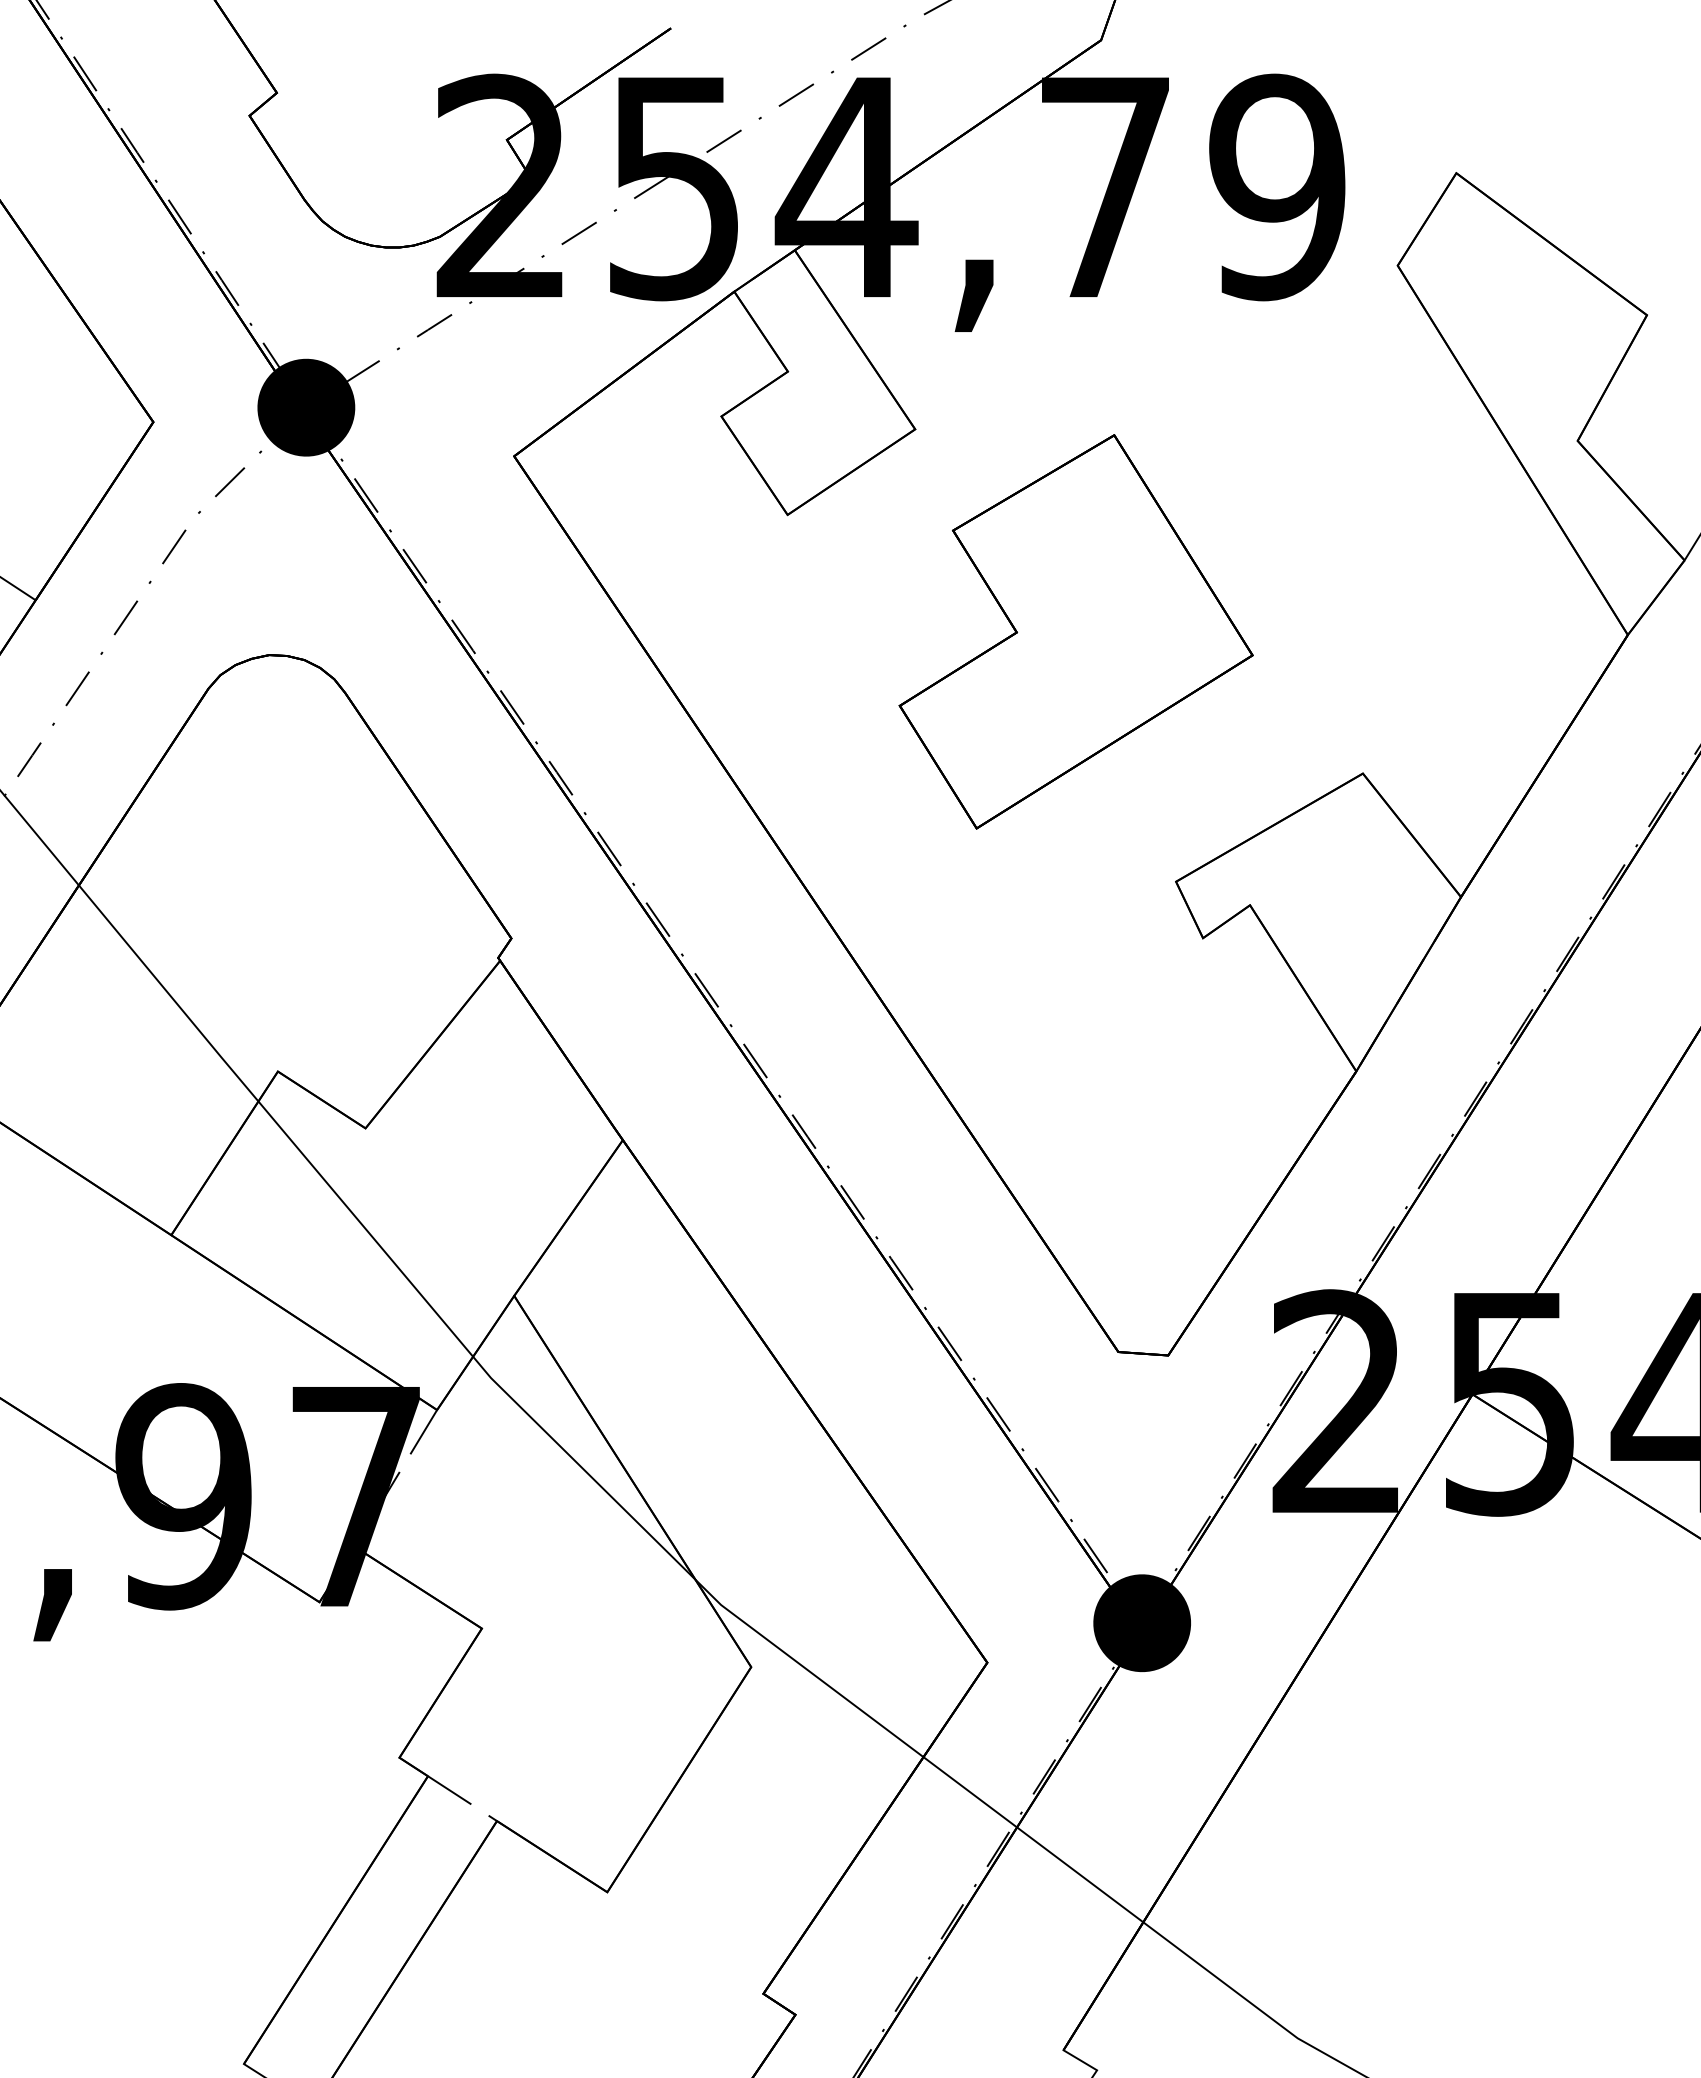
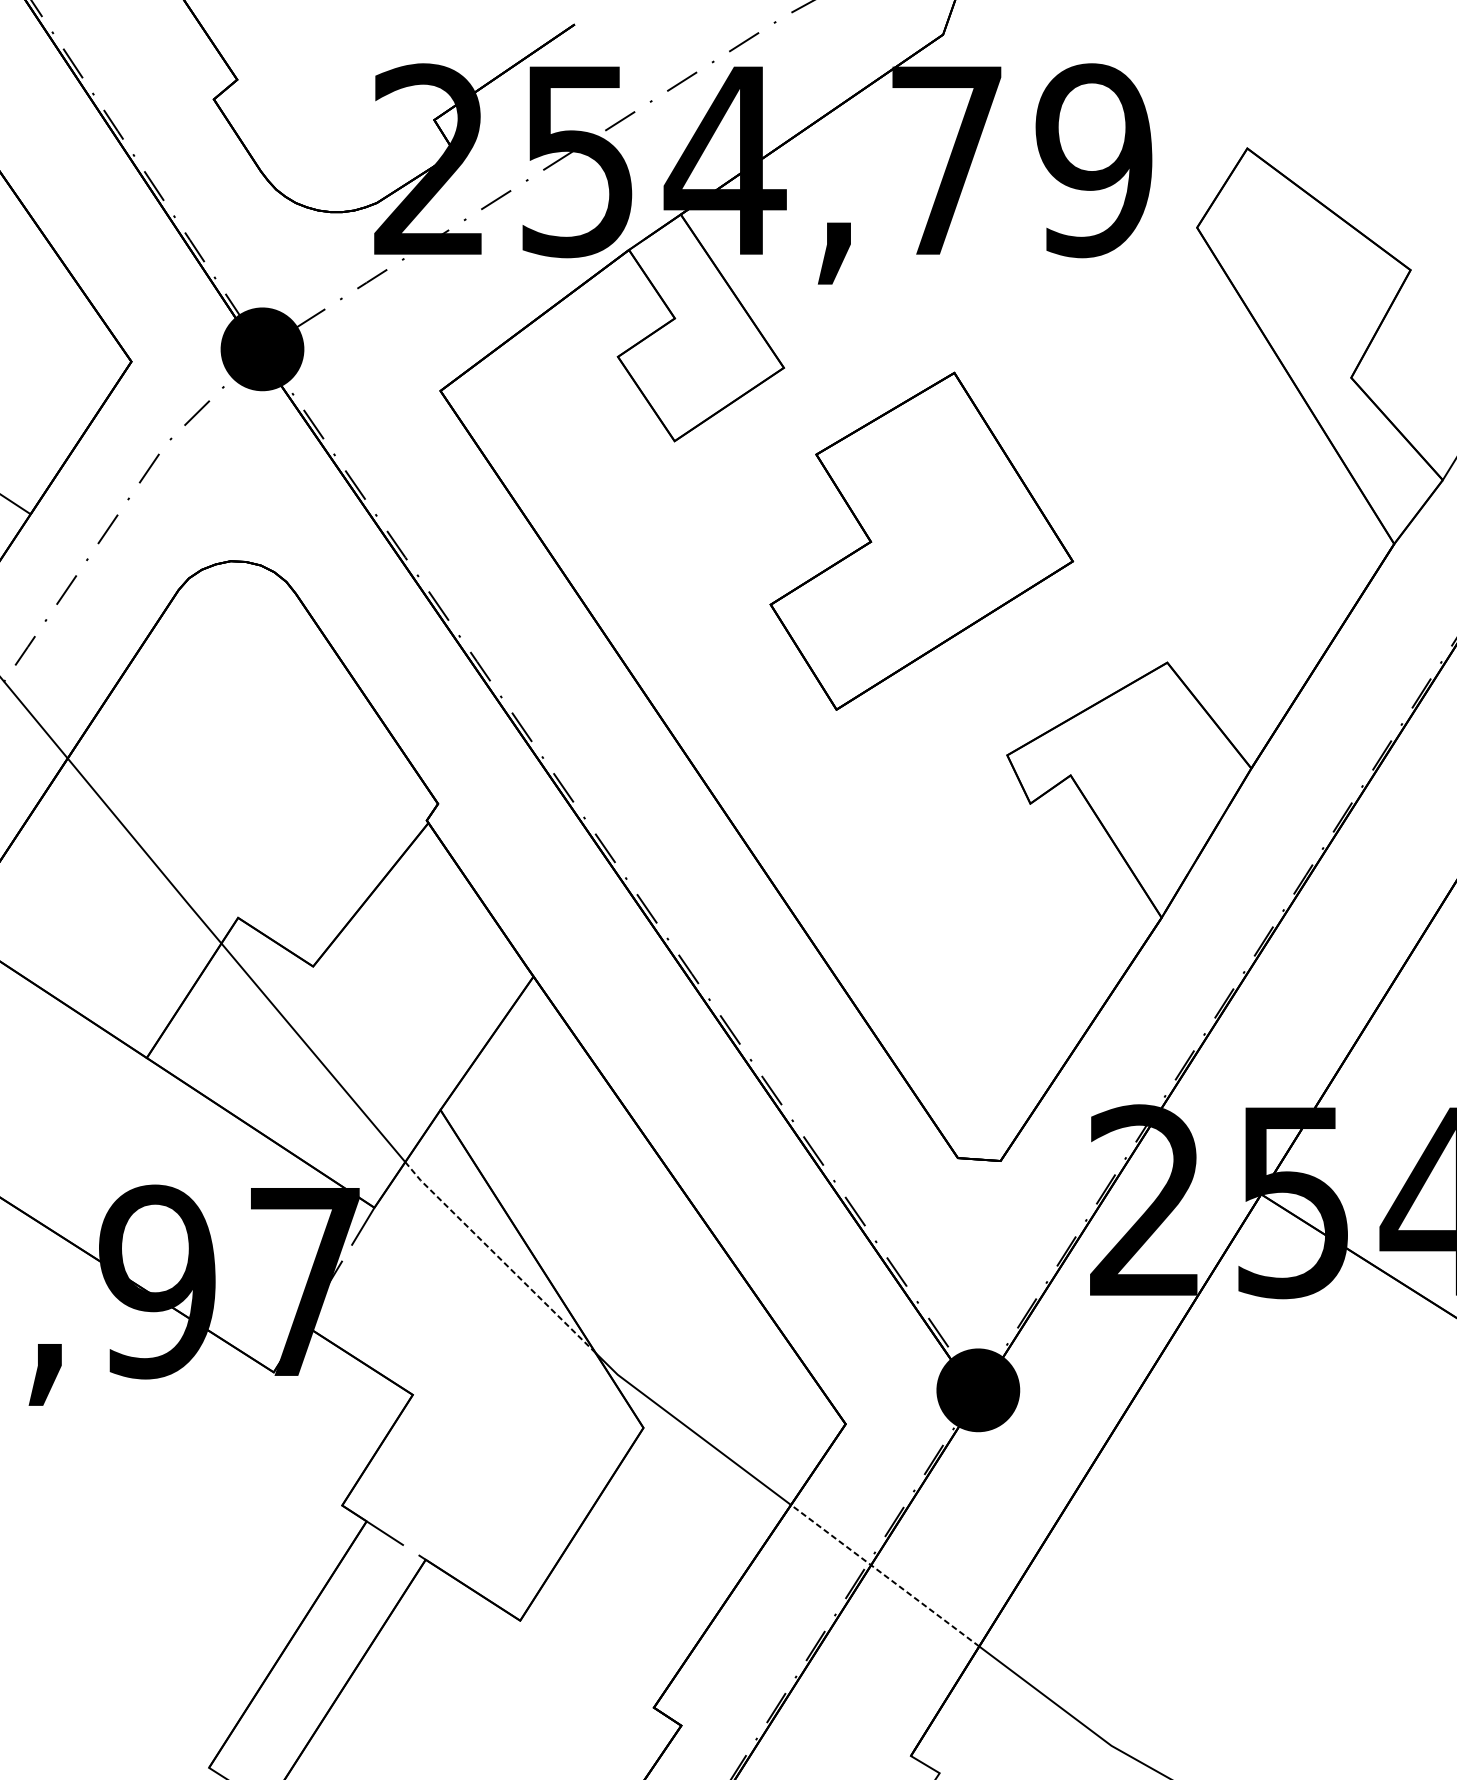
line: (582, 1468) -> (498, 1257), solid -> dashed
line: (1033, 1839) -> (885, 1575), solid -> dashed

